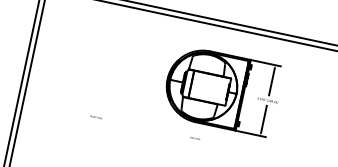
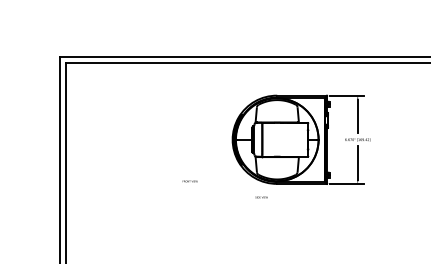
text: (95, 117) -> (189, 181), moved
text: (195, 138) -> (261, 197), moved

